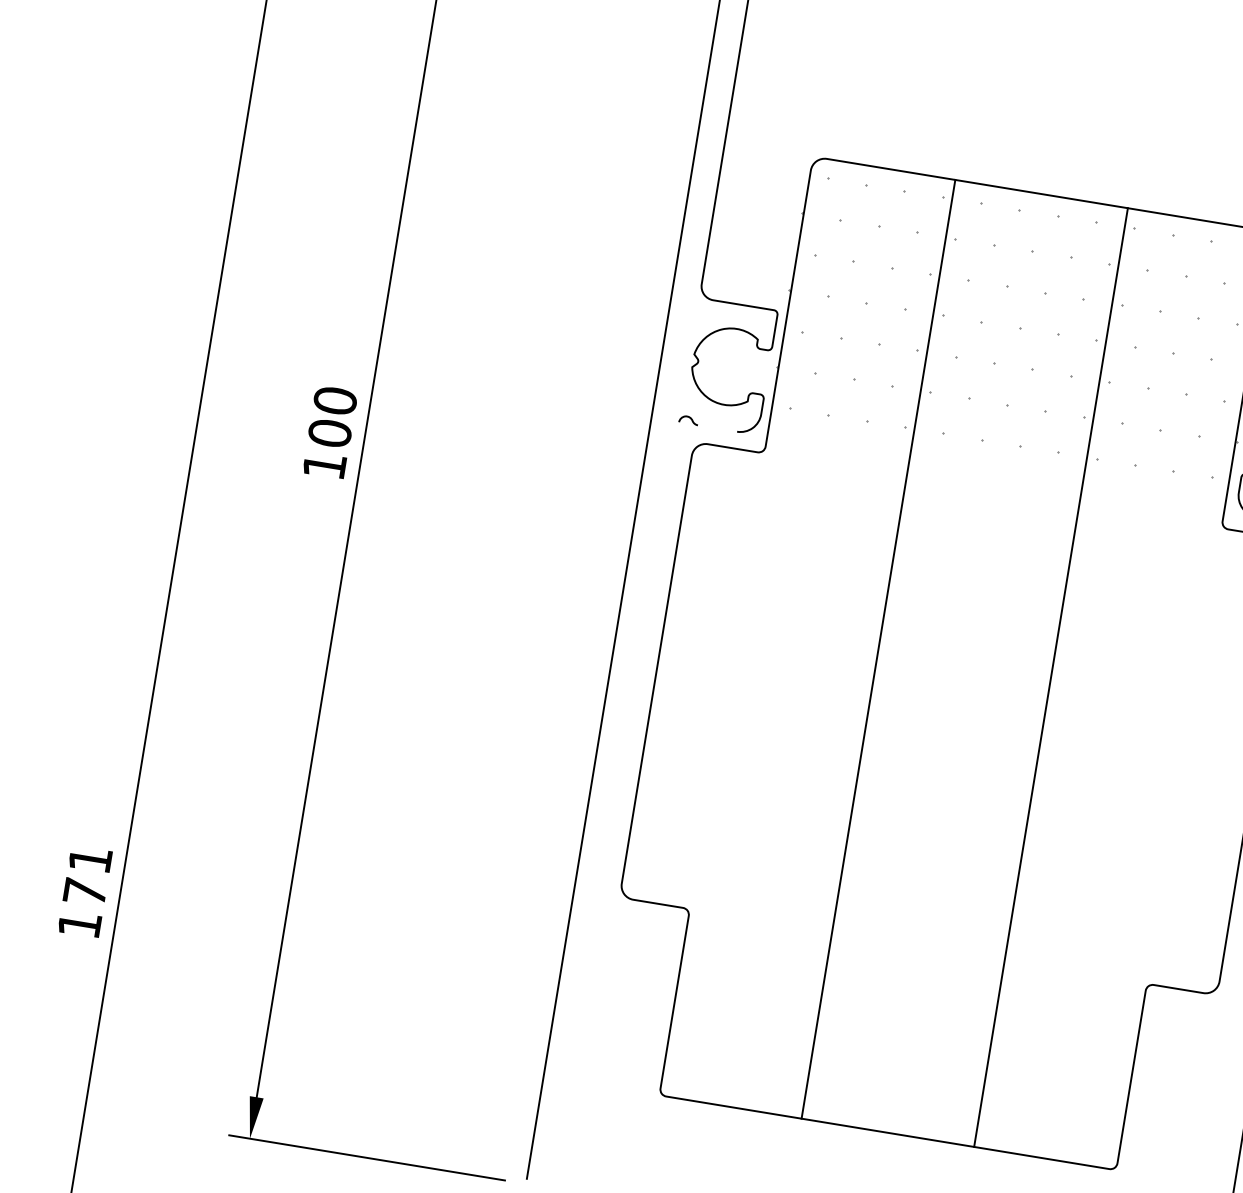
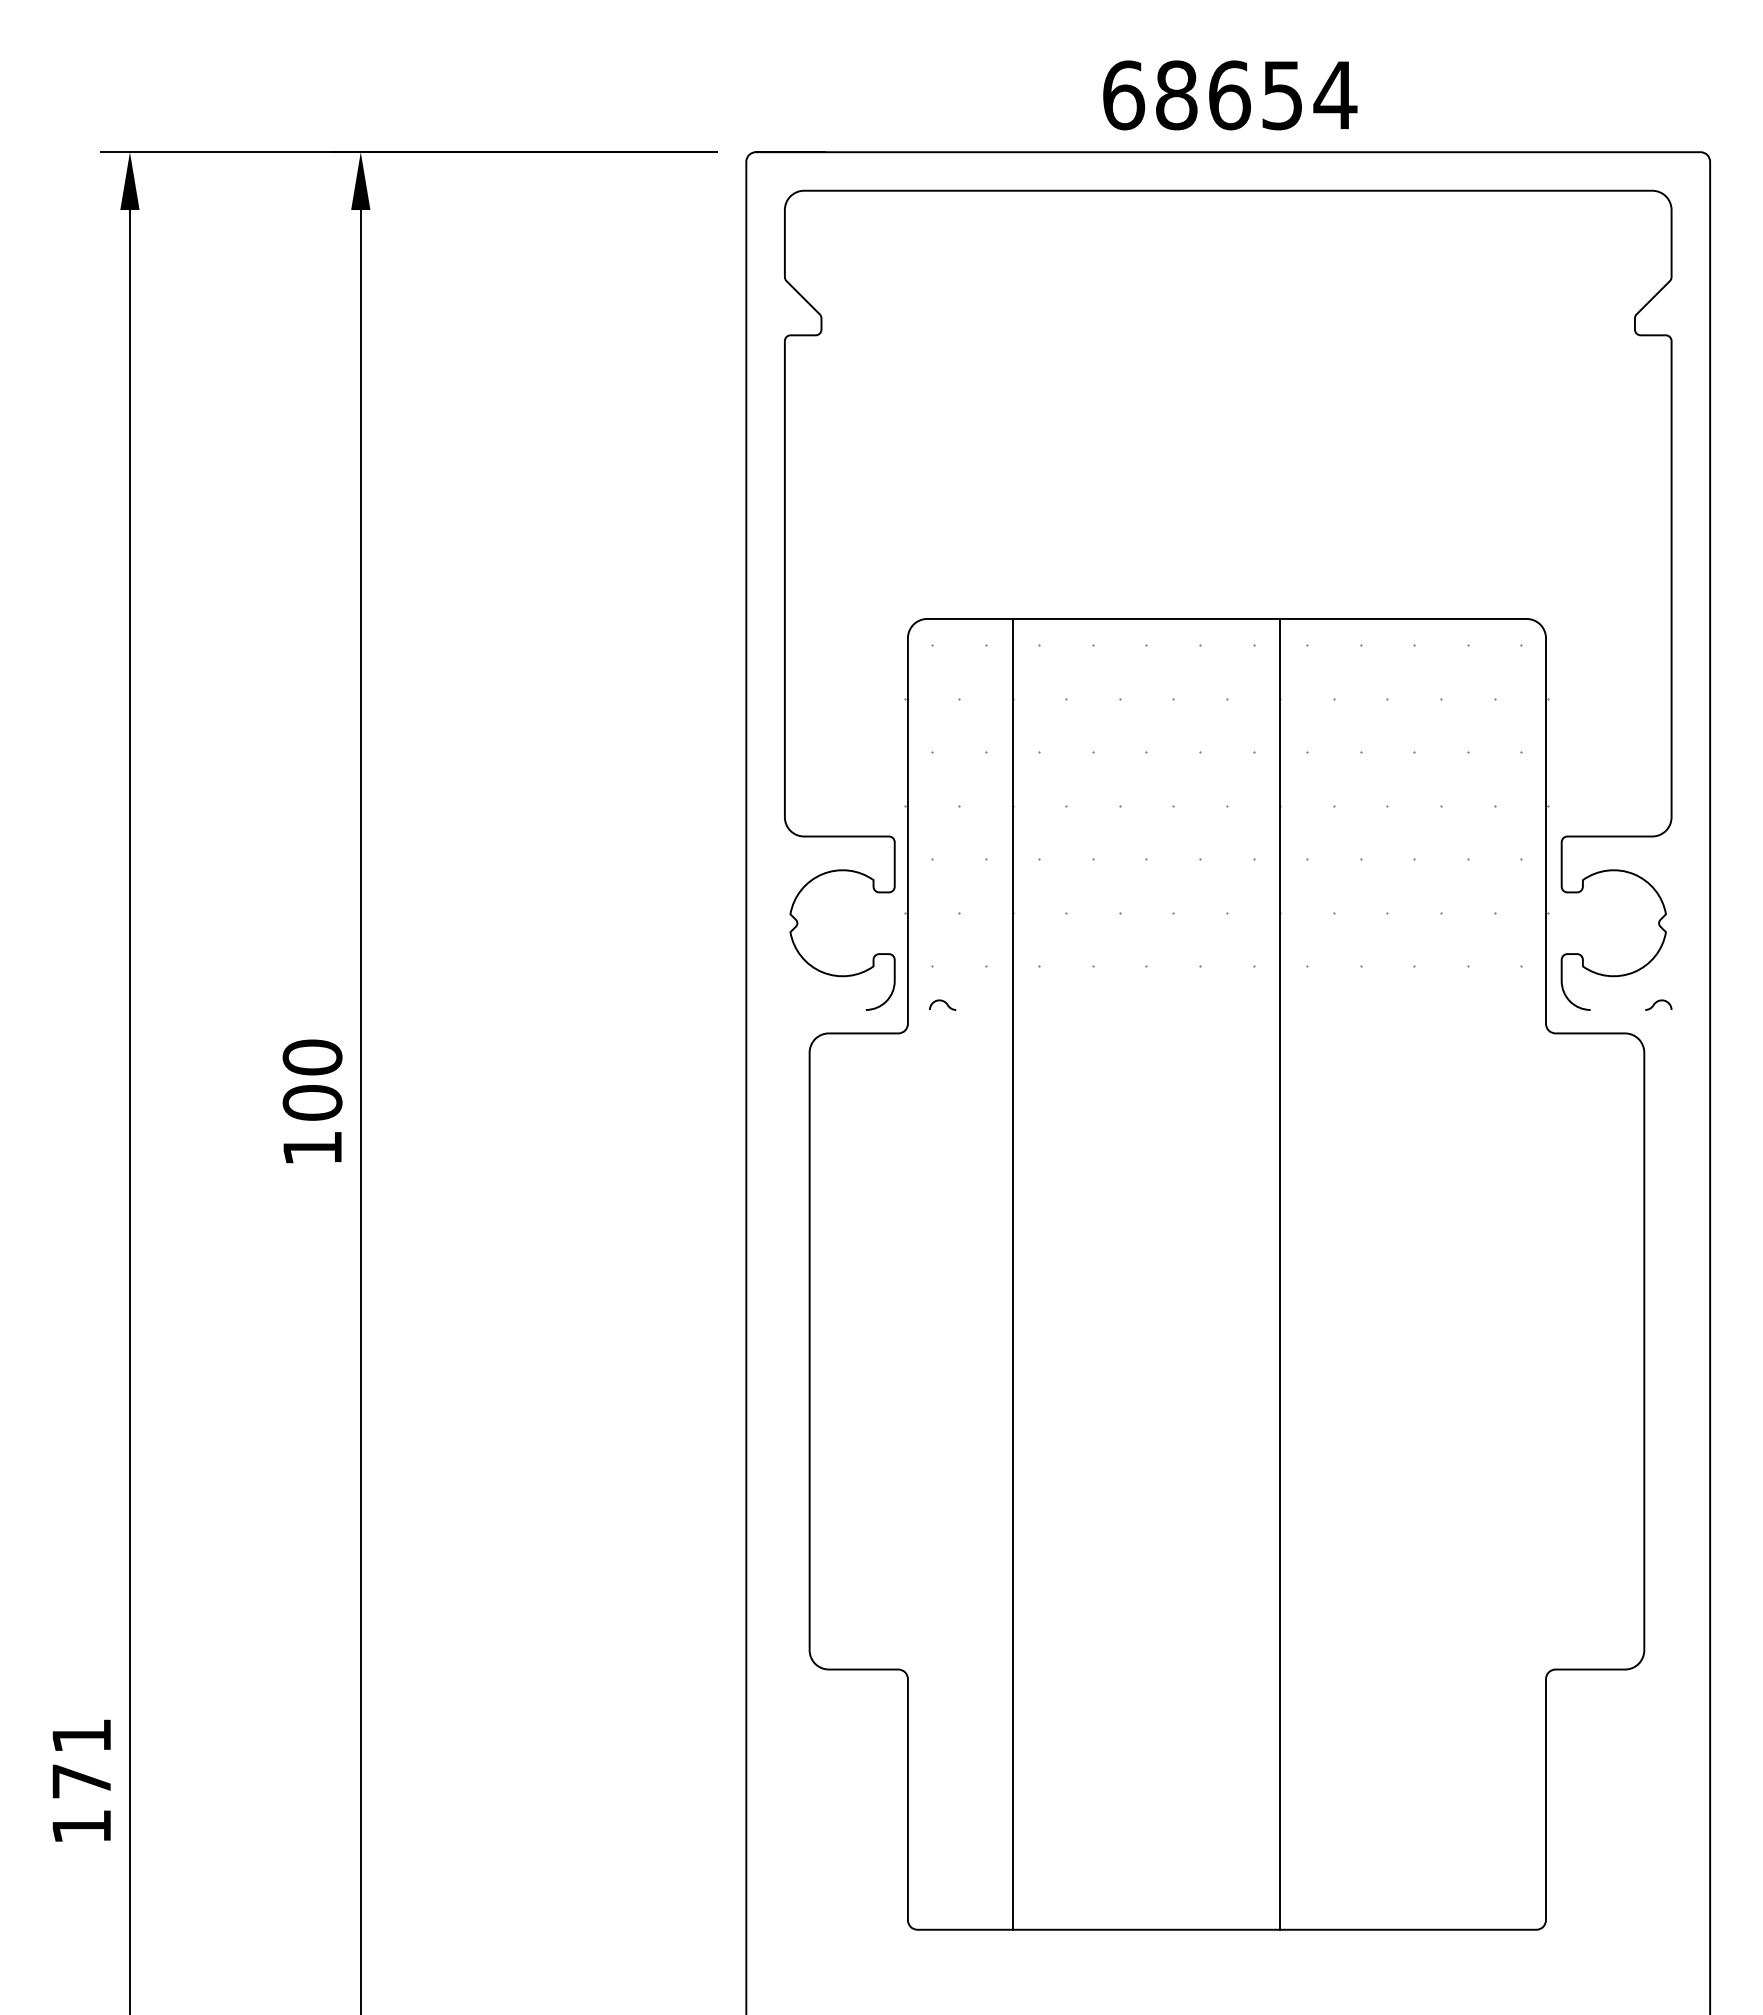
curve: (689, 418) -> (943, 1002), moved
line: (878, 648) -> (1012, 1273), moved
line: (1051, 676) -> (1280, 1273), moved

